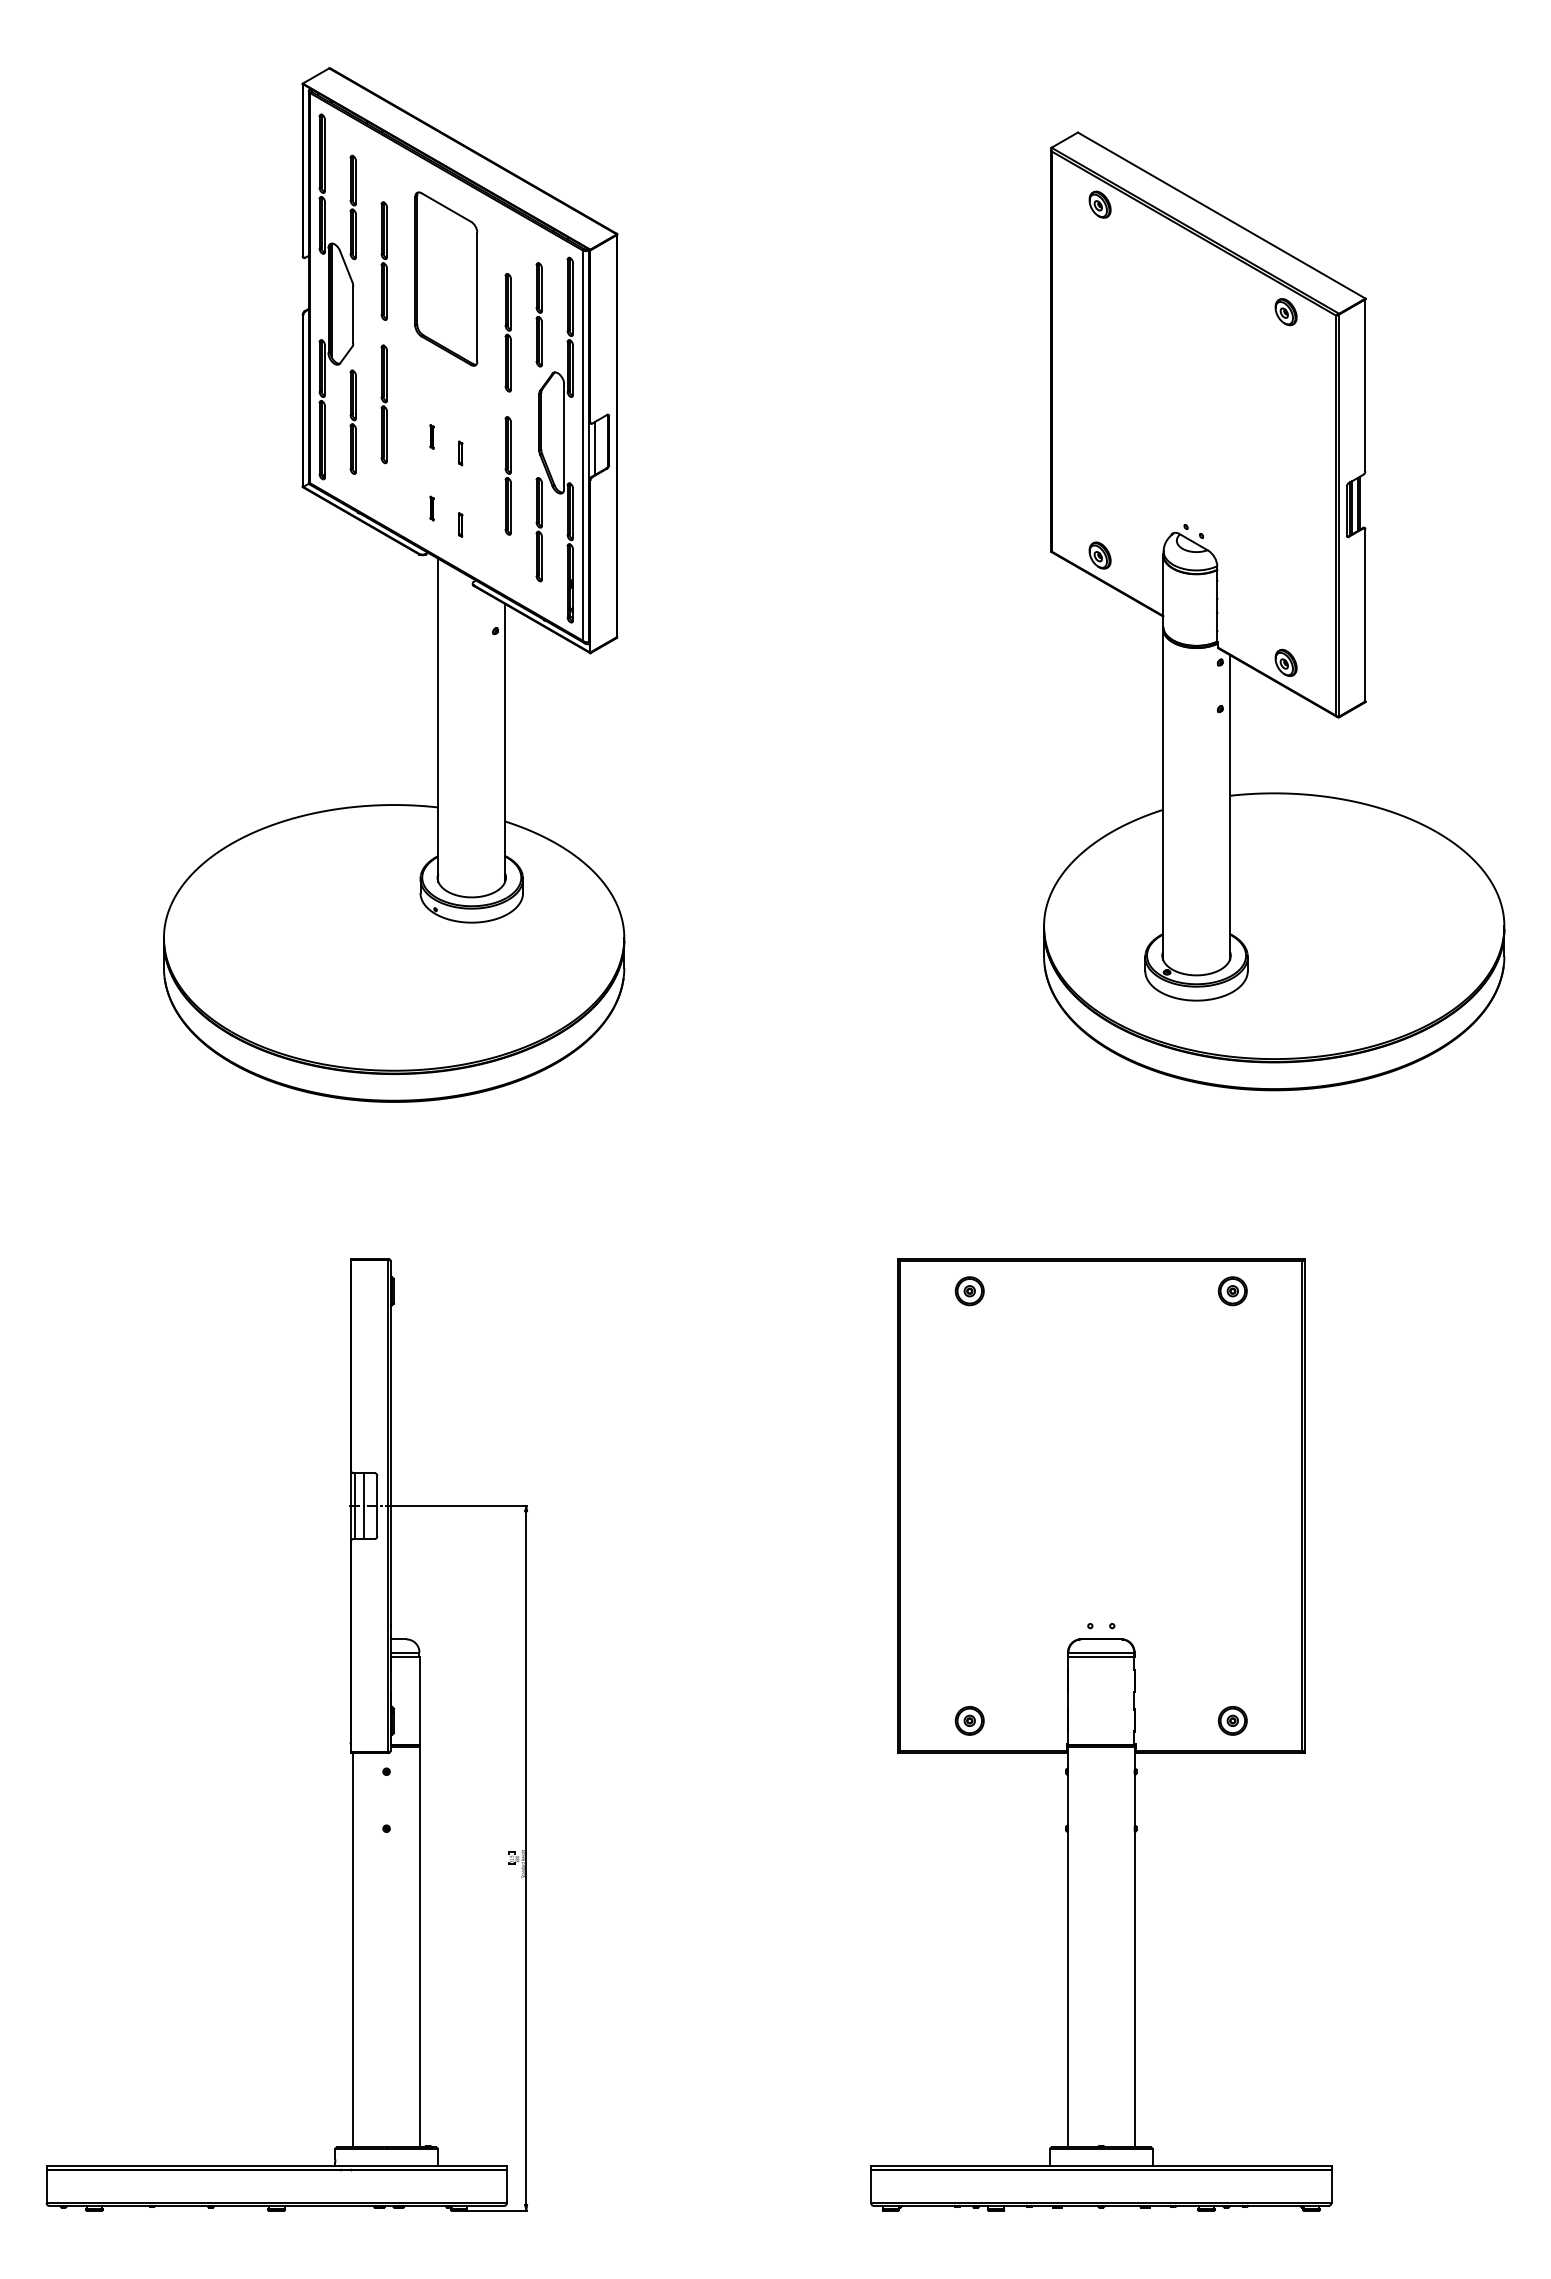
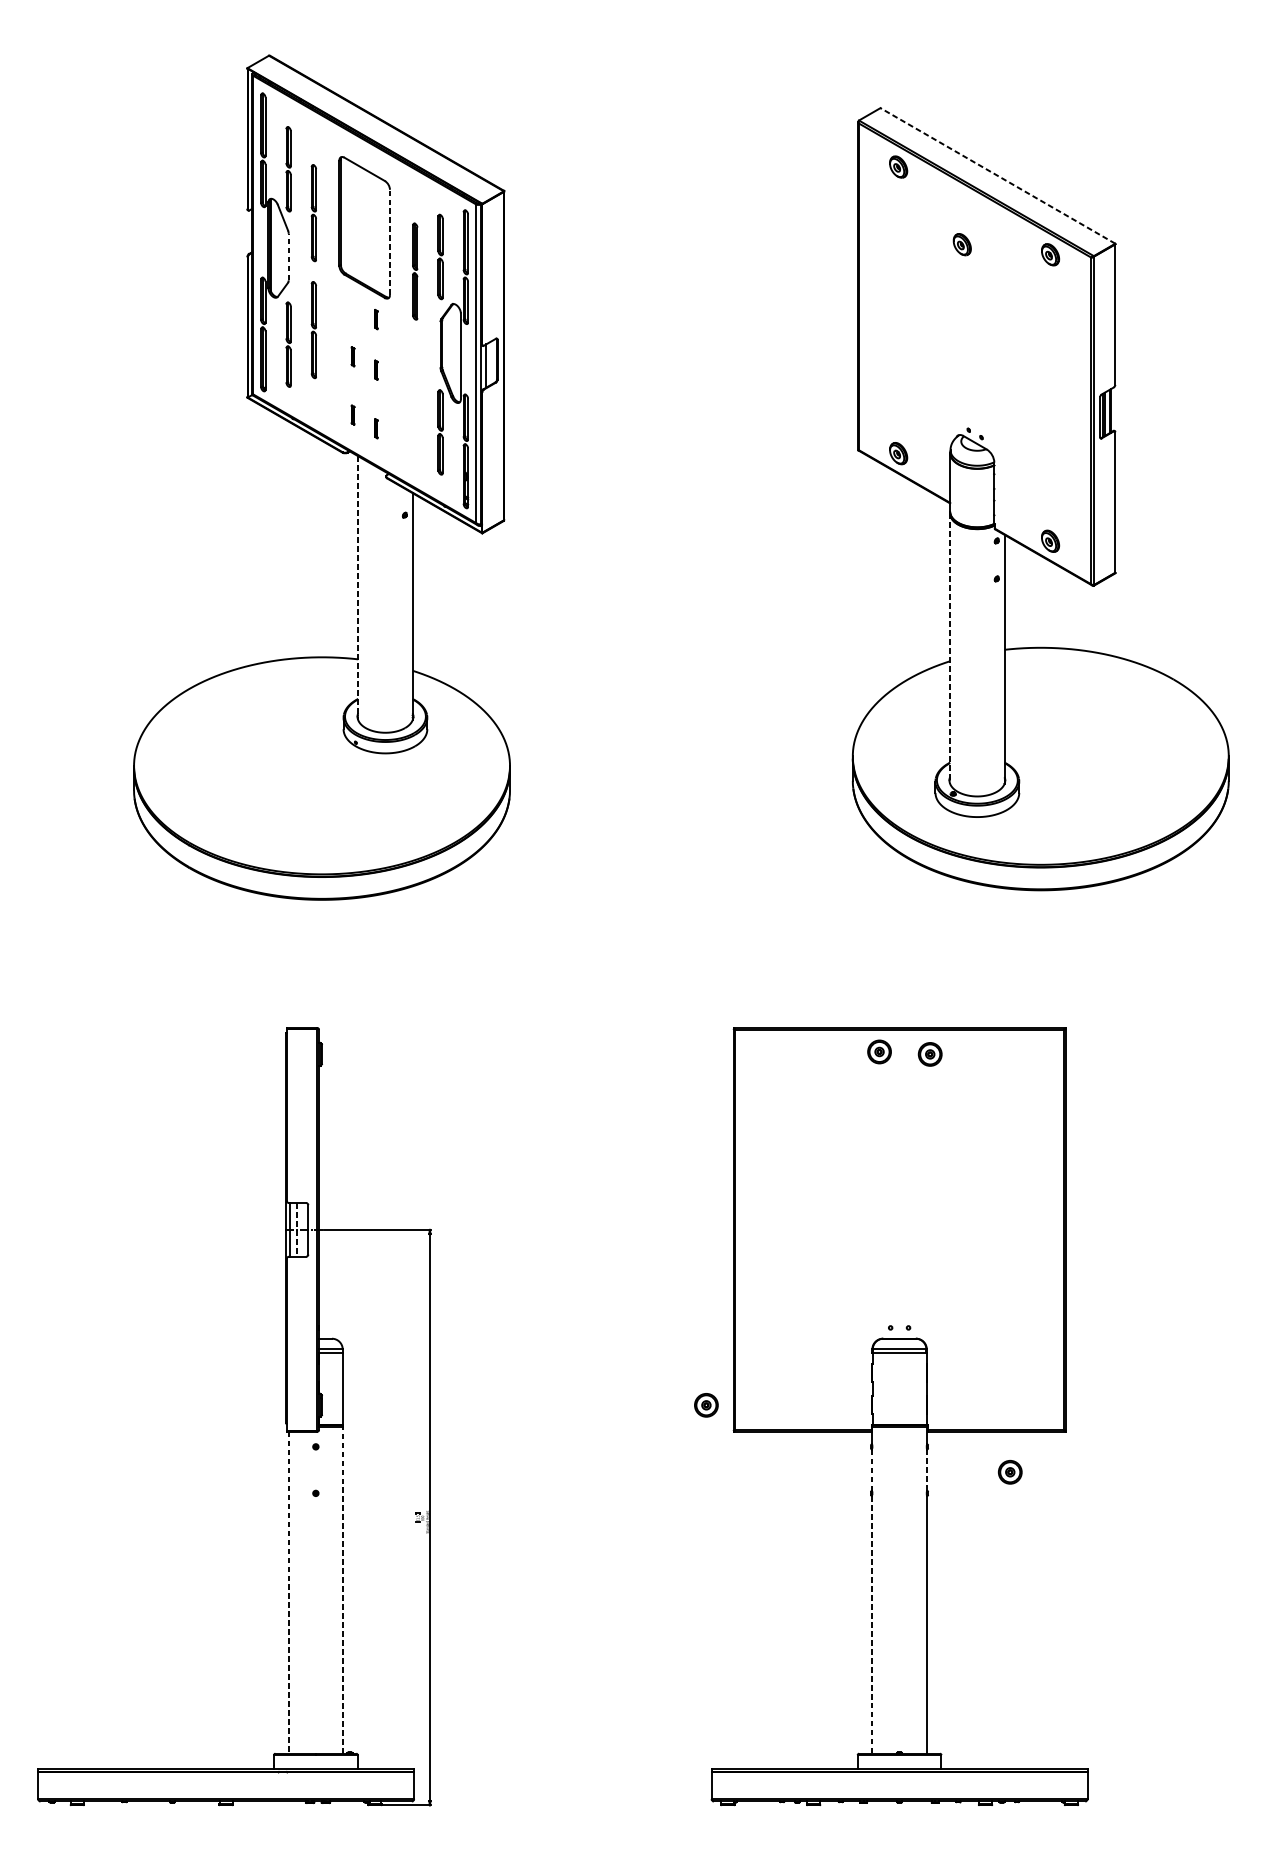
line: (1221, 215) -> (997, 175), solid -> dashed
line: (477, 296) -> (390, 242), solid -> dashed
part: (1177, 299) -> (961, 244), added
line: (353, 314) -> (288, 256), solid -> dashed
part: (460, 391) -> (376, 319), added
part: (507, 475) -> (414, 388), removed
line: (438, 720) -> (358, 588), solid -> dashed
line: (1163, 794) -> (950, 648), solid -> dashed
part: (969, 1291) -> (879, 1052), moved
part: (1232, 1291) -> (929, 1054), moved
line: (363, 1506) -> (297, 1230), solid -> dashed
part: (969, 1720) -> (706, 1405), moved
part: (1232, 1720) -> (1009, 1471), moved
line: (1134, 1799) -> (926, 1469), solid -> dashed
line: (1067, 1800) -> (871, 1470), solid -> dashed
line: (419, 1946) -> (342, 1589), solid -> dashed
line: (353, 1950) -> (288, 1592), solid -> dashed
line: (1067, 1989) -> (871, 1624), solid -> dashed

